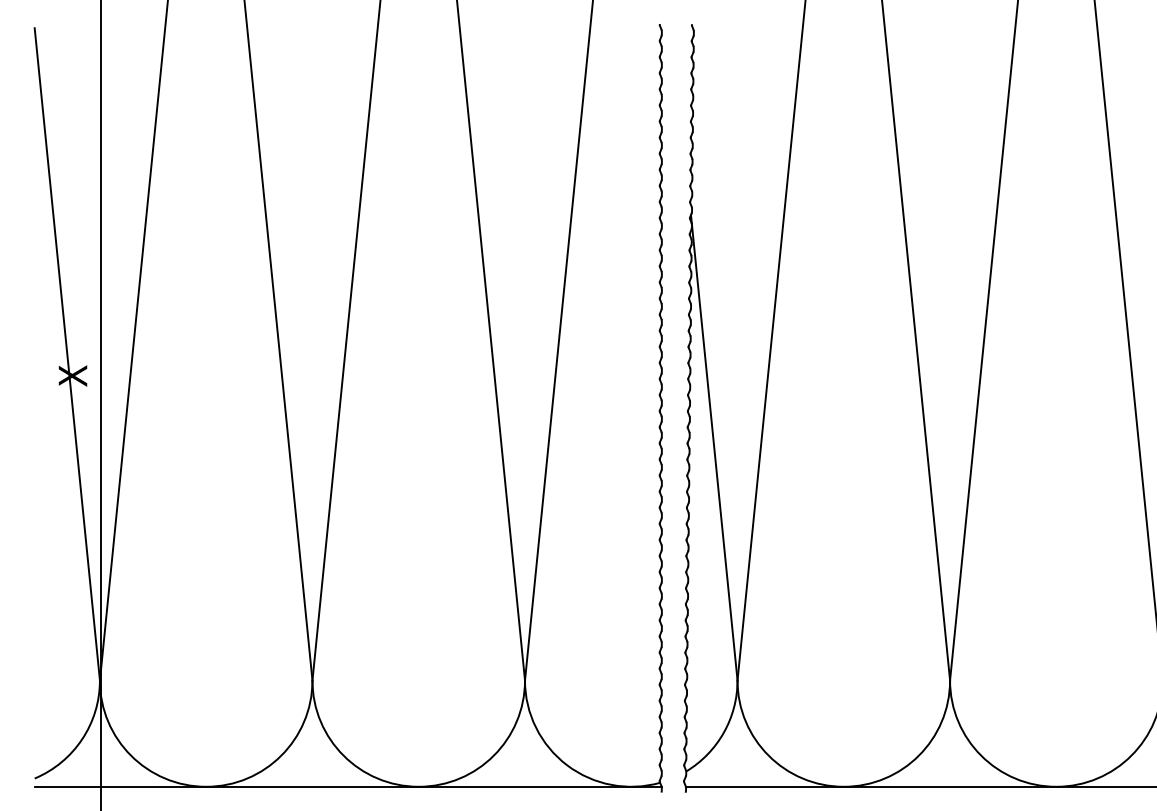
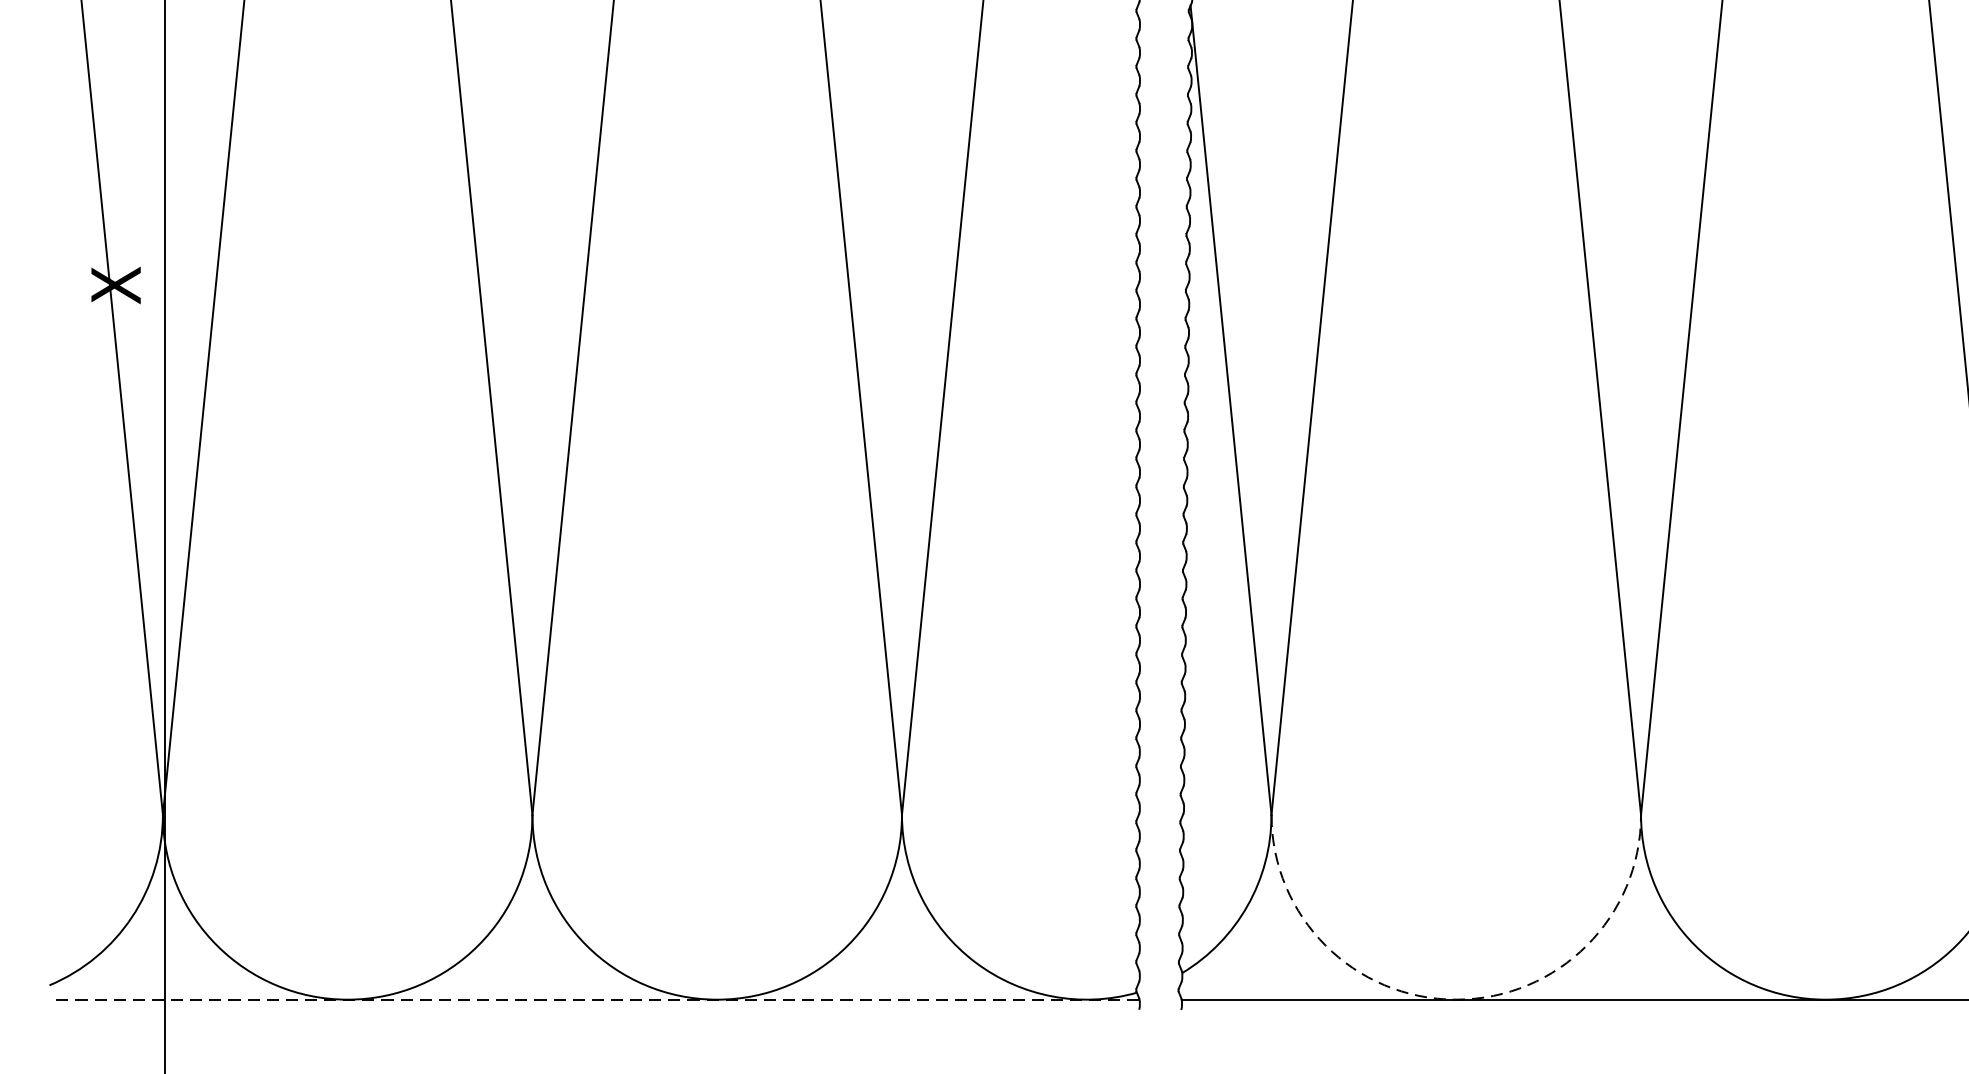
line: (347, 786) -> (593, 999), solid -> dashed
arc: (843, 786) -> (1455, 999), solid -> dashed

